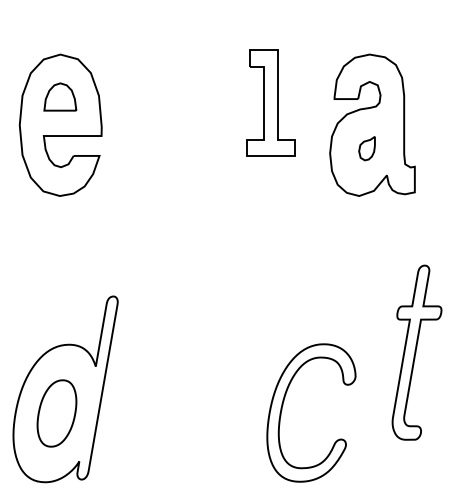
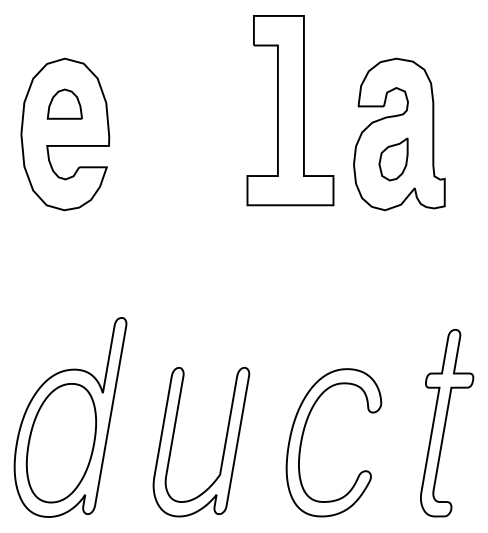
part: (270, 102) -> (290, 110), size x1.67
part: (367, 148) -> (393, 159), size x1.67
part: (417, 352) -> (447, 422), moved
part: (56, 413) -> (60, 443), size x1.67
part: (208, 417) -> (223, 447), added

